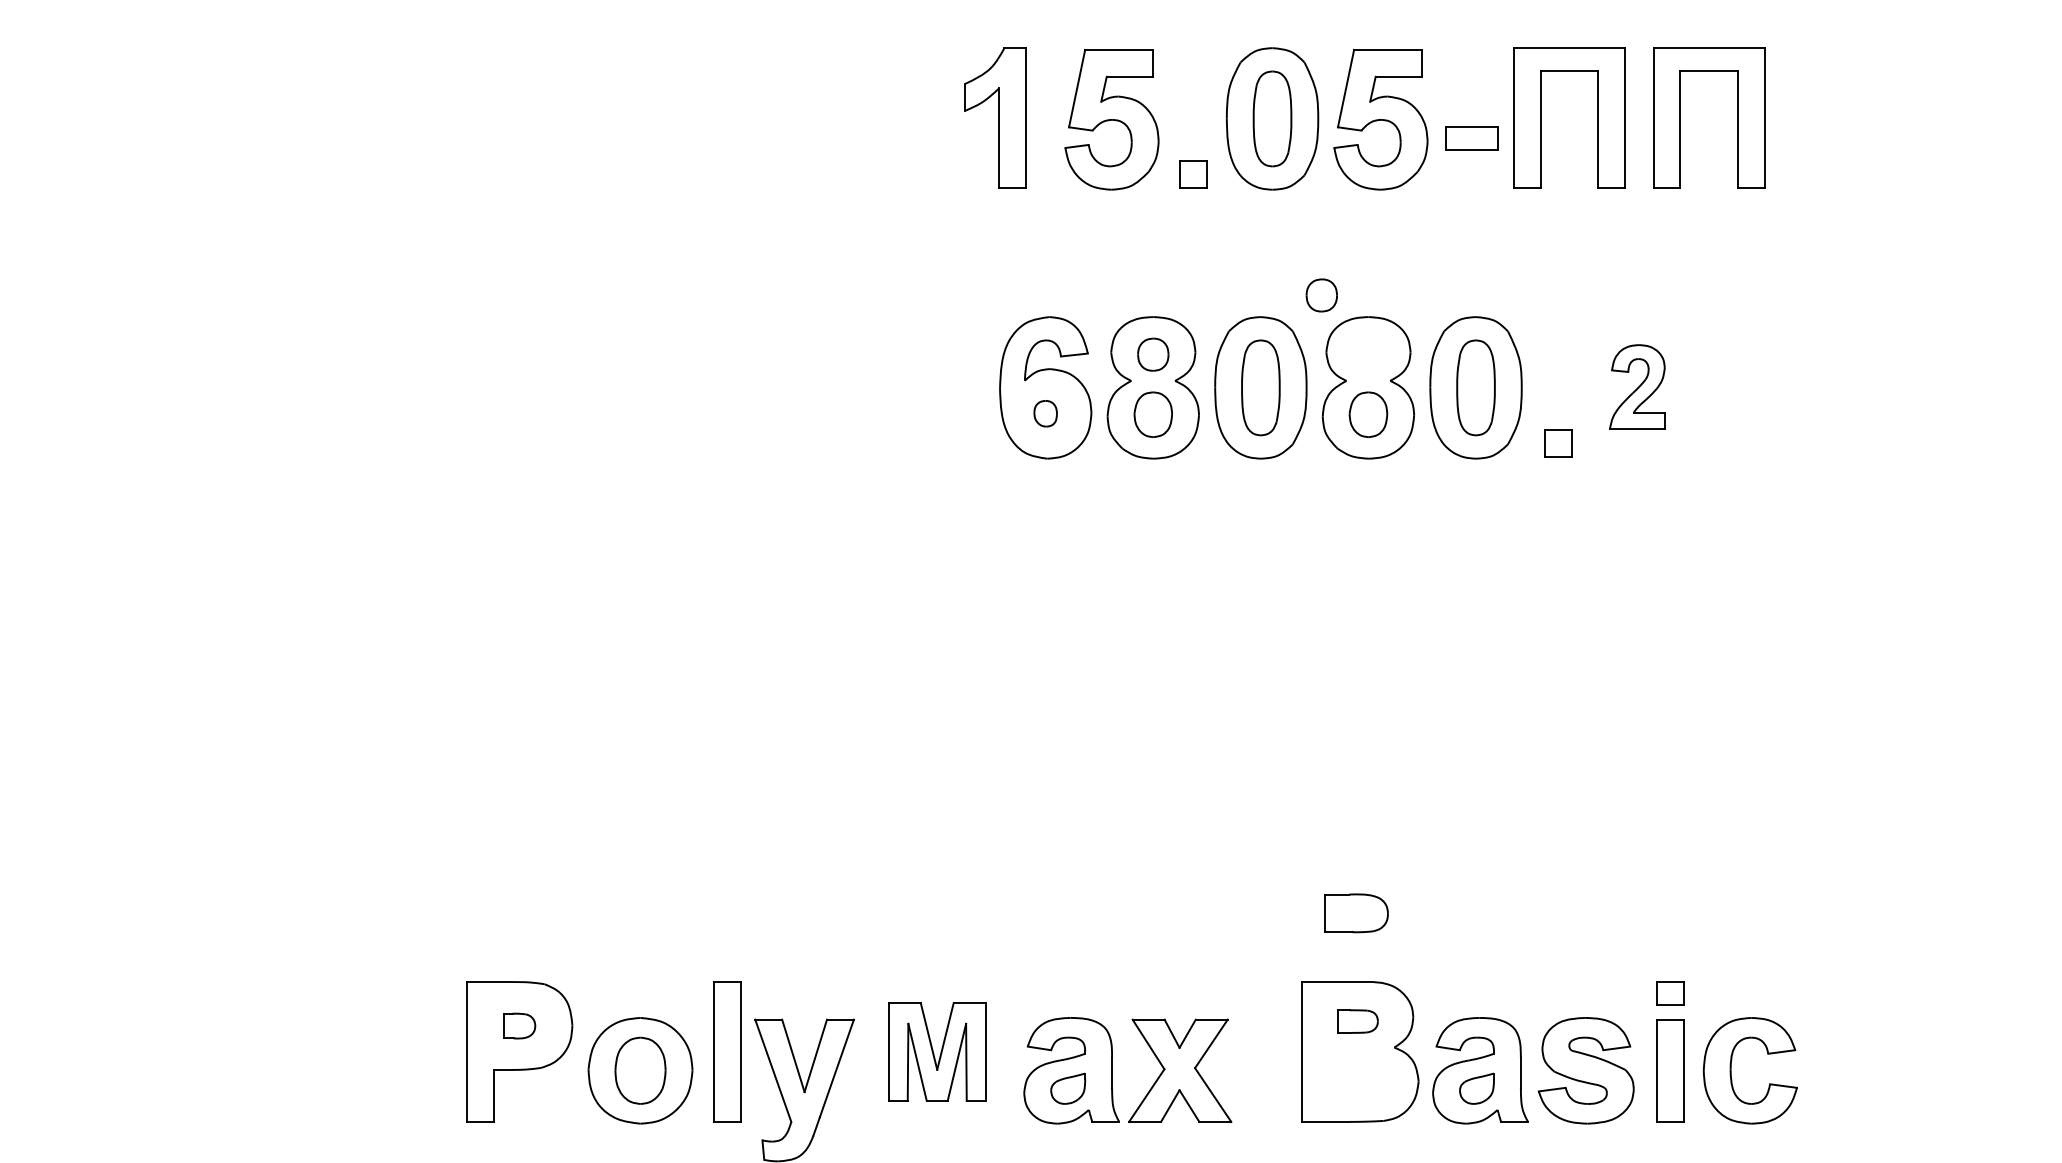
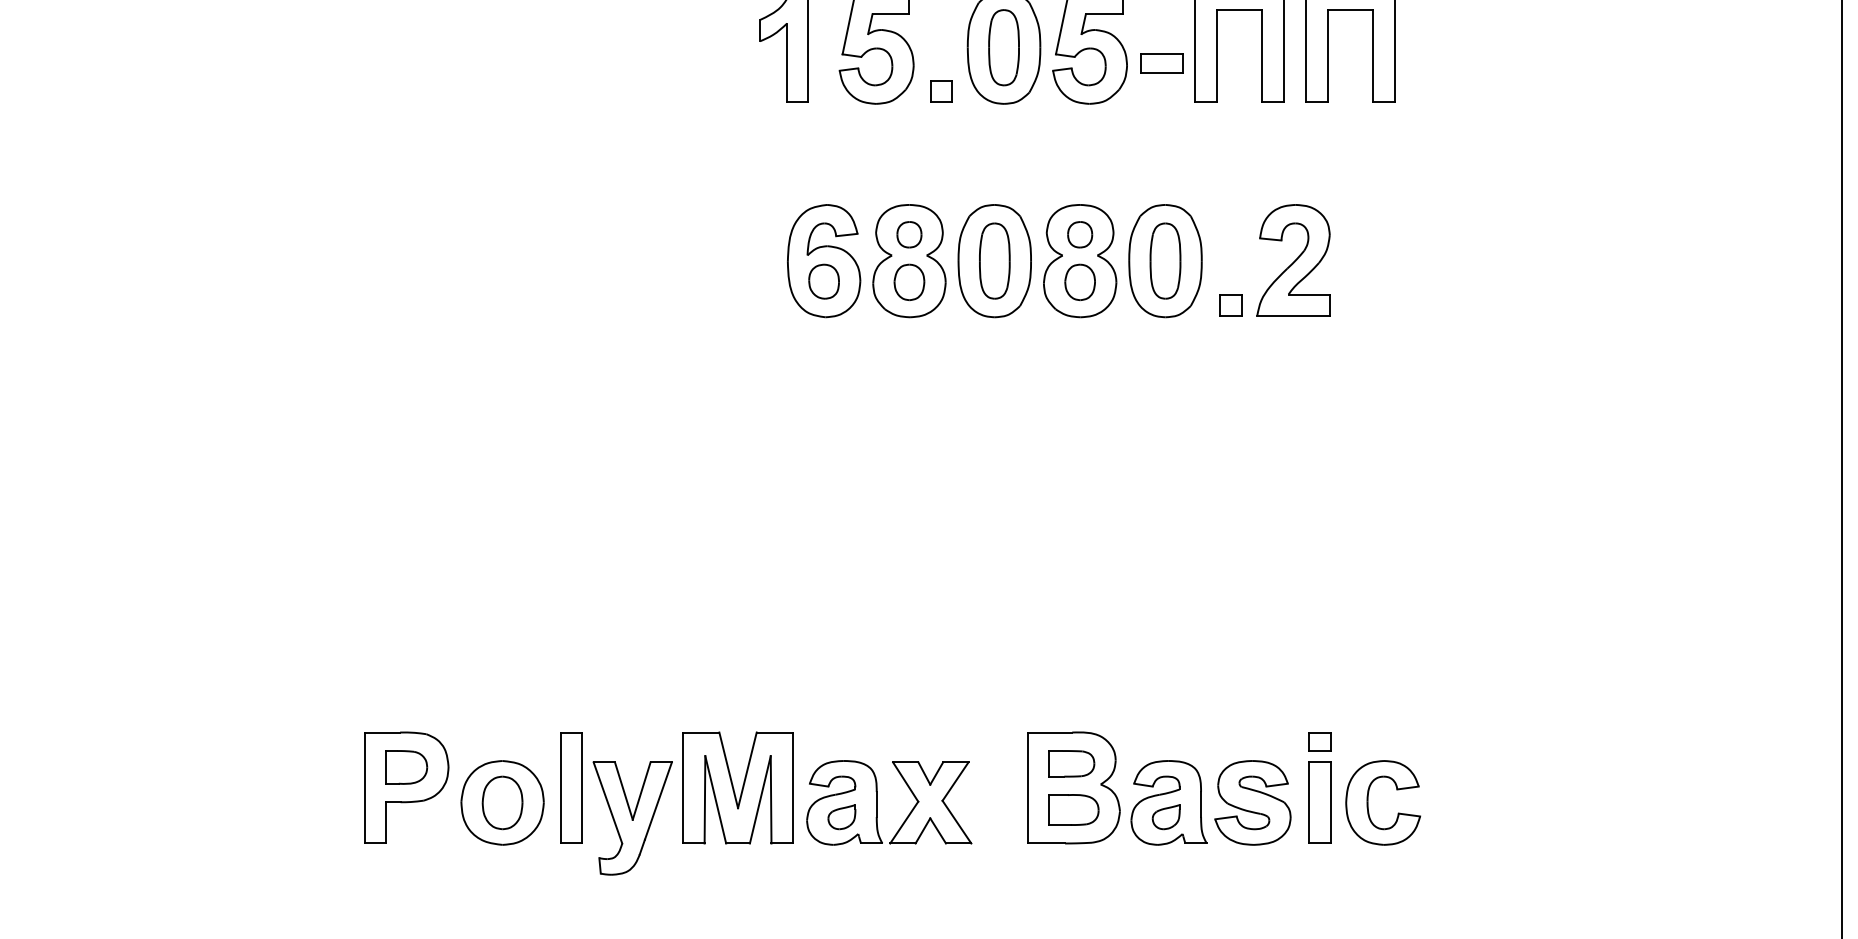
part: (1322, 295) -> (1080, 234), moved
part: (1637, 387) -> (1293, 260), size x1.67
part: (1044, 413) -> (823, 281), size x1.67
part: (1356, 912) -> (1073, 809), moved
part: (1357, 1021) -> (1071, 763), size x1.43
part: (519, 1026) -> (406, 767), size x1.67
part: (936, 1051) -> (737, 787), size x1.43

